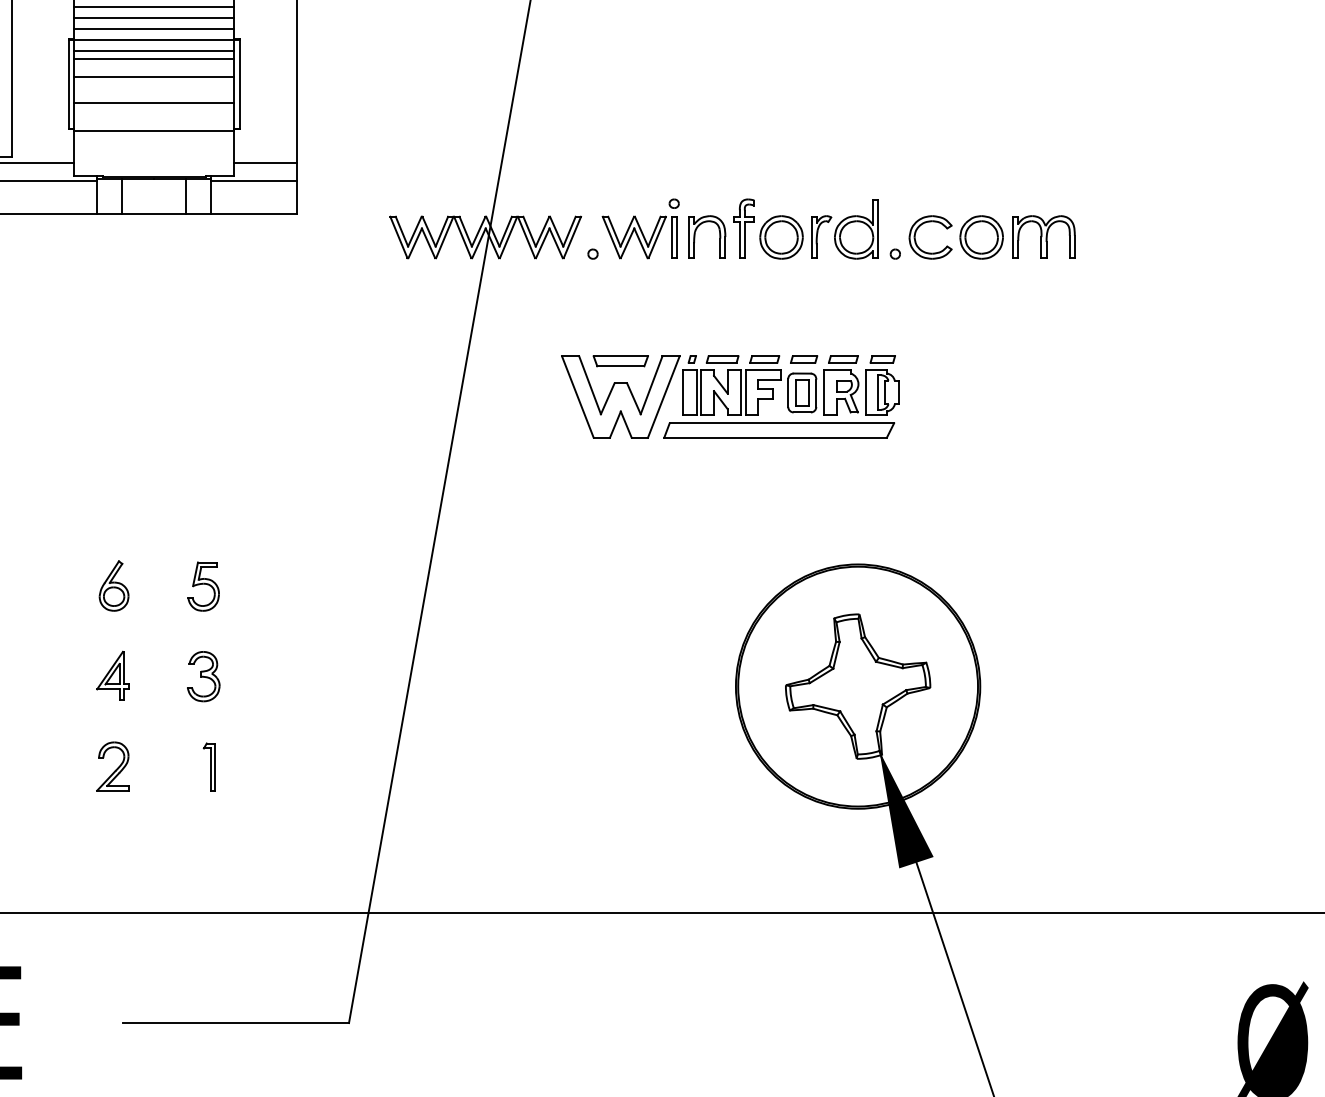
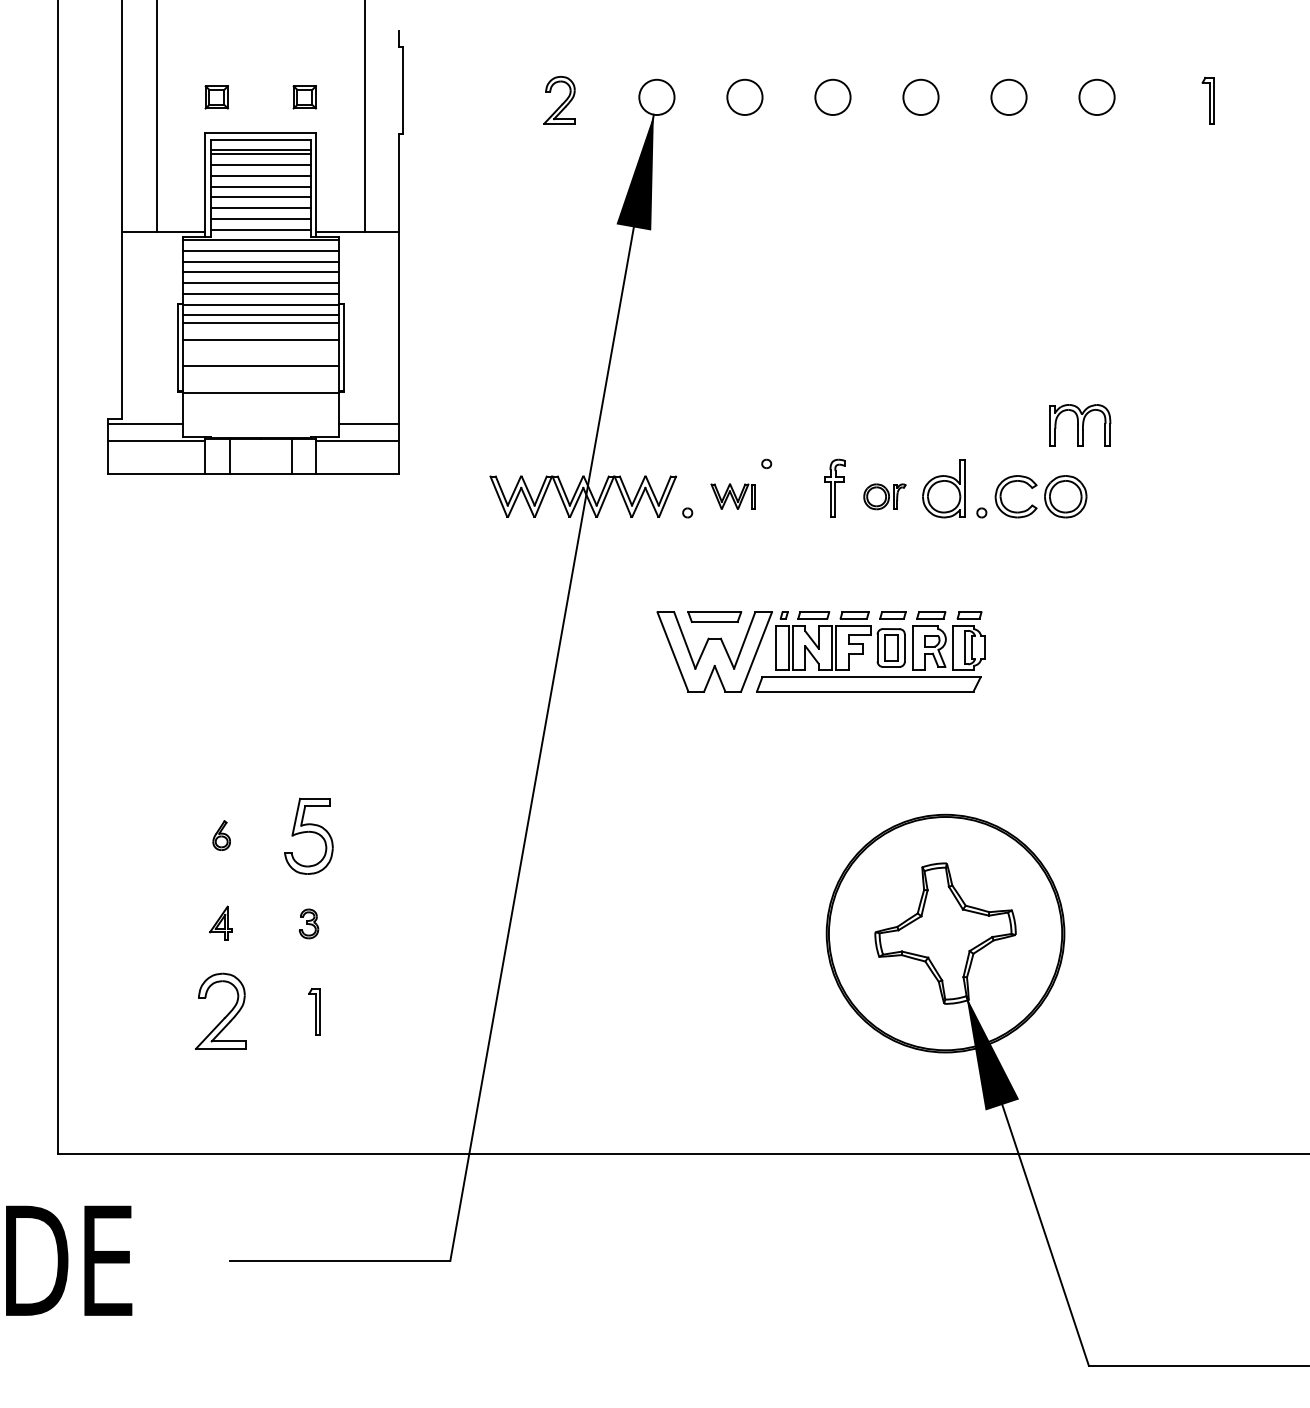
part: (639, 237) -> (732, 496), size x0.6
part: (695, 237) -> (787, 496), removed
part: (795, 237) -> (884, 496), size x0.6
part: (1044, 237) -> (1080, 425), moved
part: (113, 585) -> (221, 835), size x0.6
part: (203, 586) -> (308, 836), size x1.6
part: (112, 675) -> (220, 922), size x0.7
part: (203, 676) -> (308, 923), size x0.6
part: (112, 766) -> (220, 1011), size x1.6

